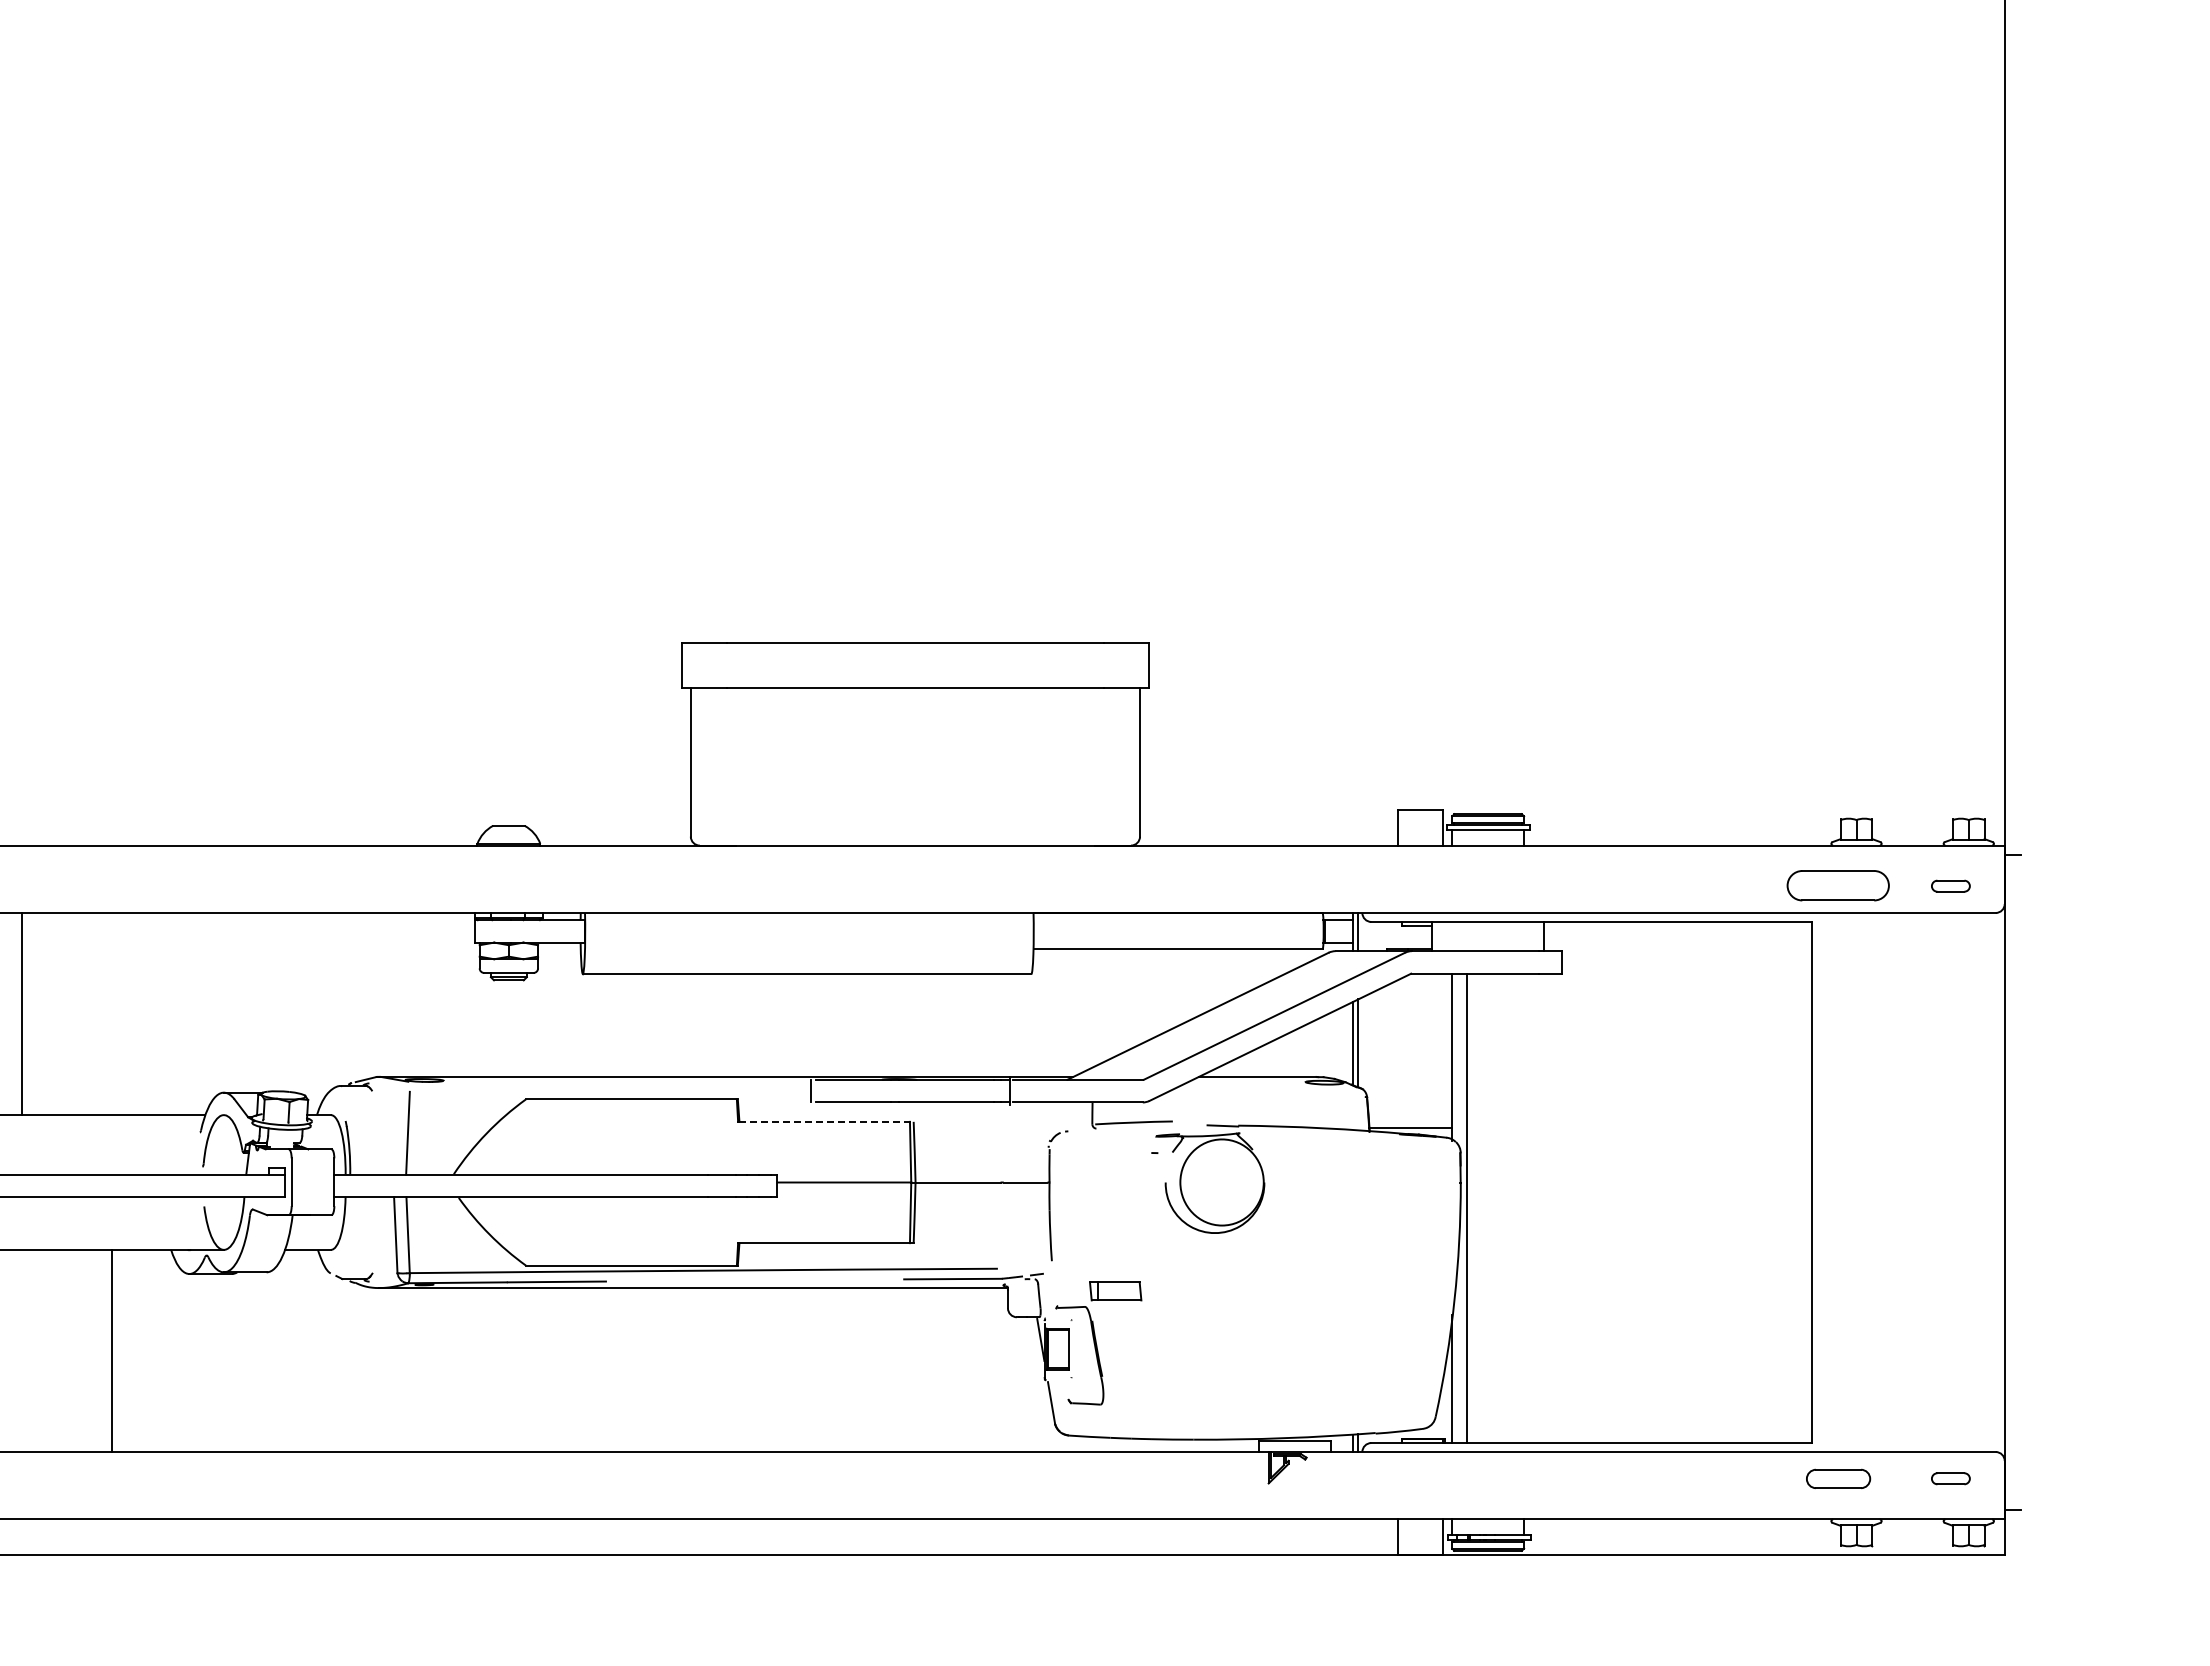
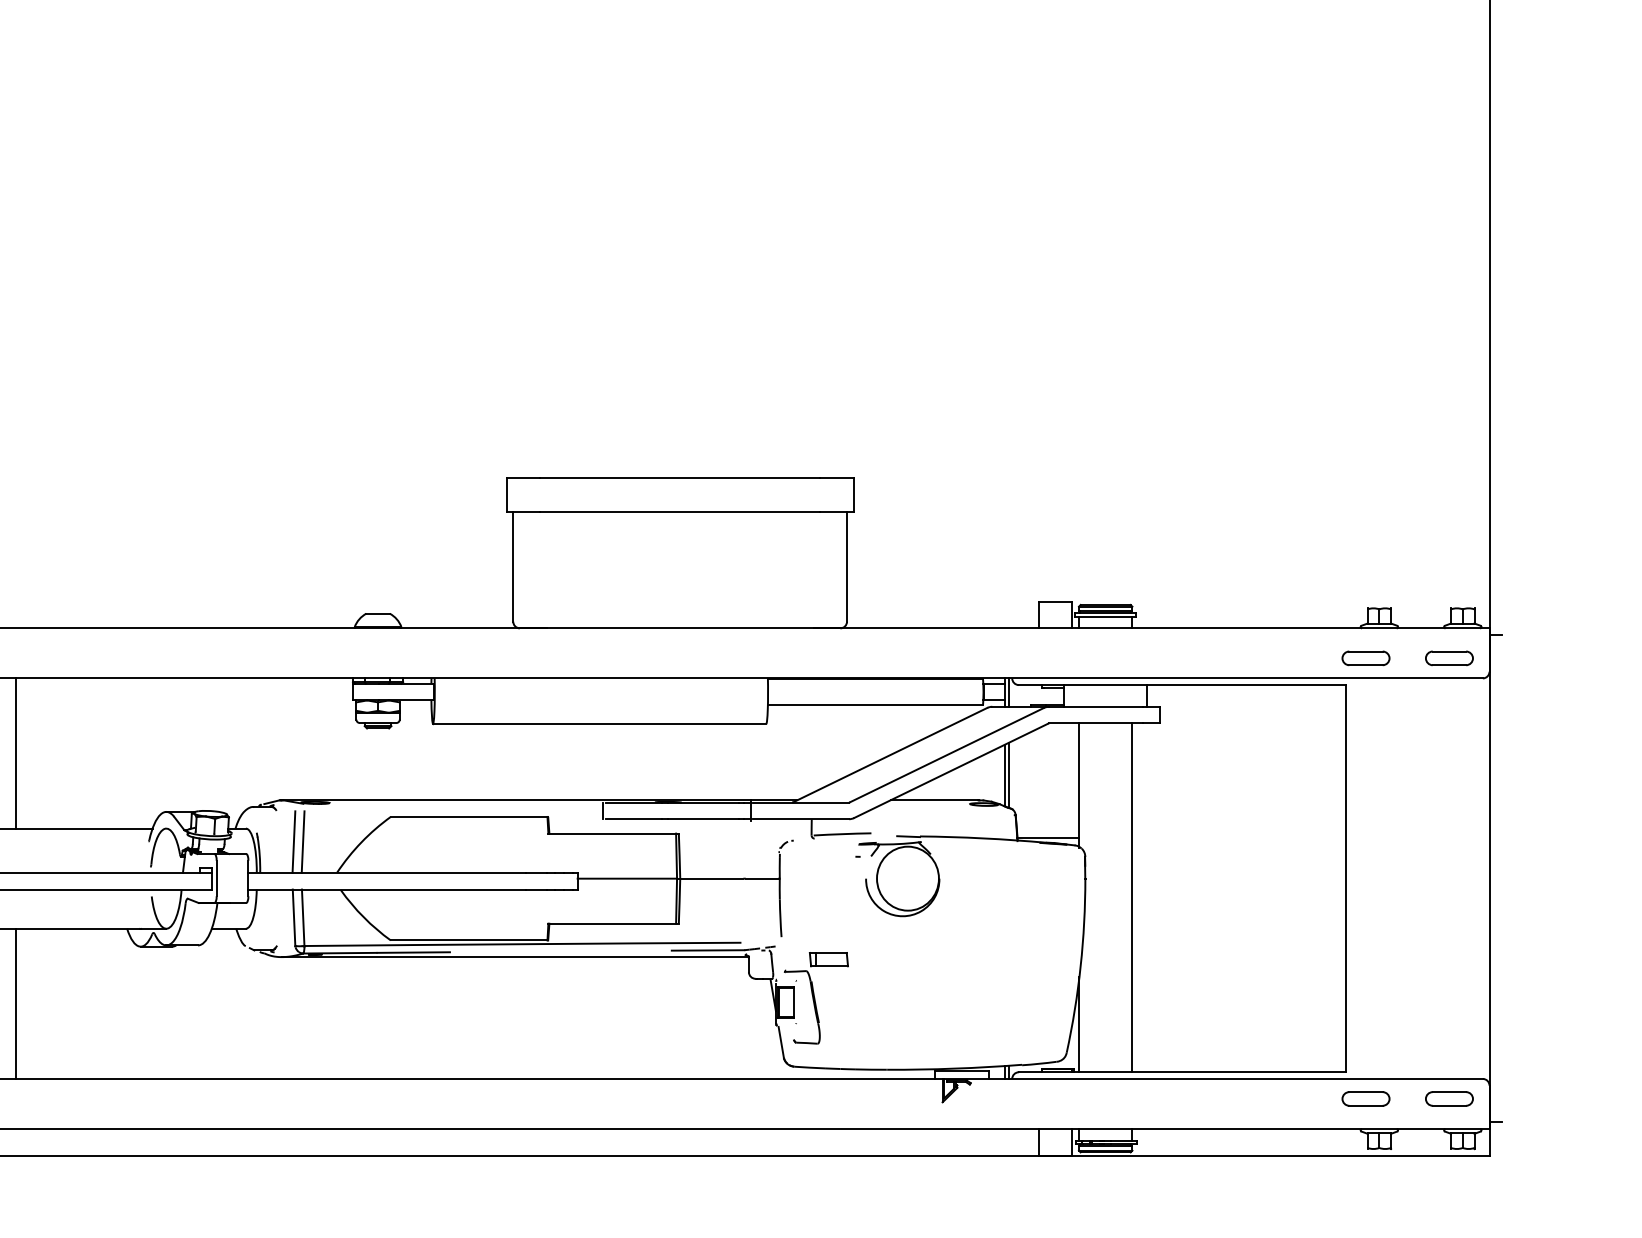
part: (1838, 886) -> (1365, 658), size x0.62
part: (1950, 886) -> (1449, 658), size x1.67
line: (827, 1121) -> (614, 833), dashed -> solid
line: (395, 1132) -> (293, 841), added
line: (1467, 1208) -> (1132, 897), moved
line: (111, 1350) -> (15, 1003), moved
part: (1950, 1478) -> (1449, 1098), size x1.67

